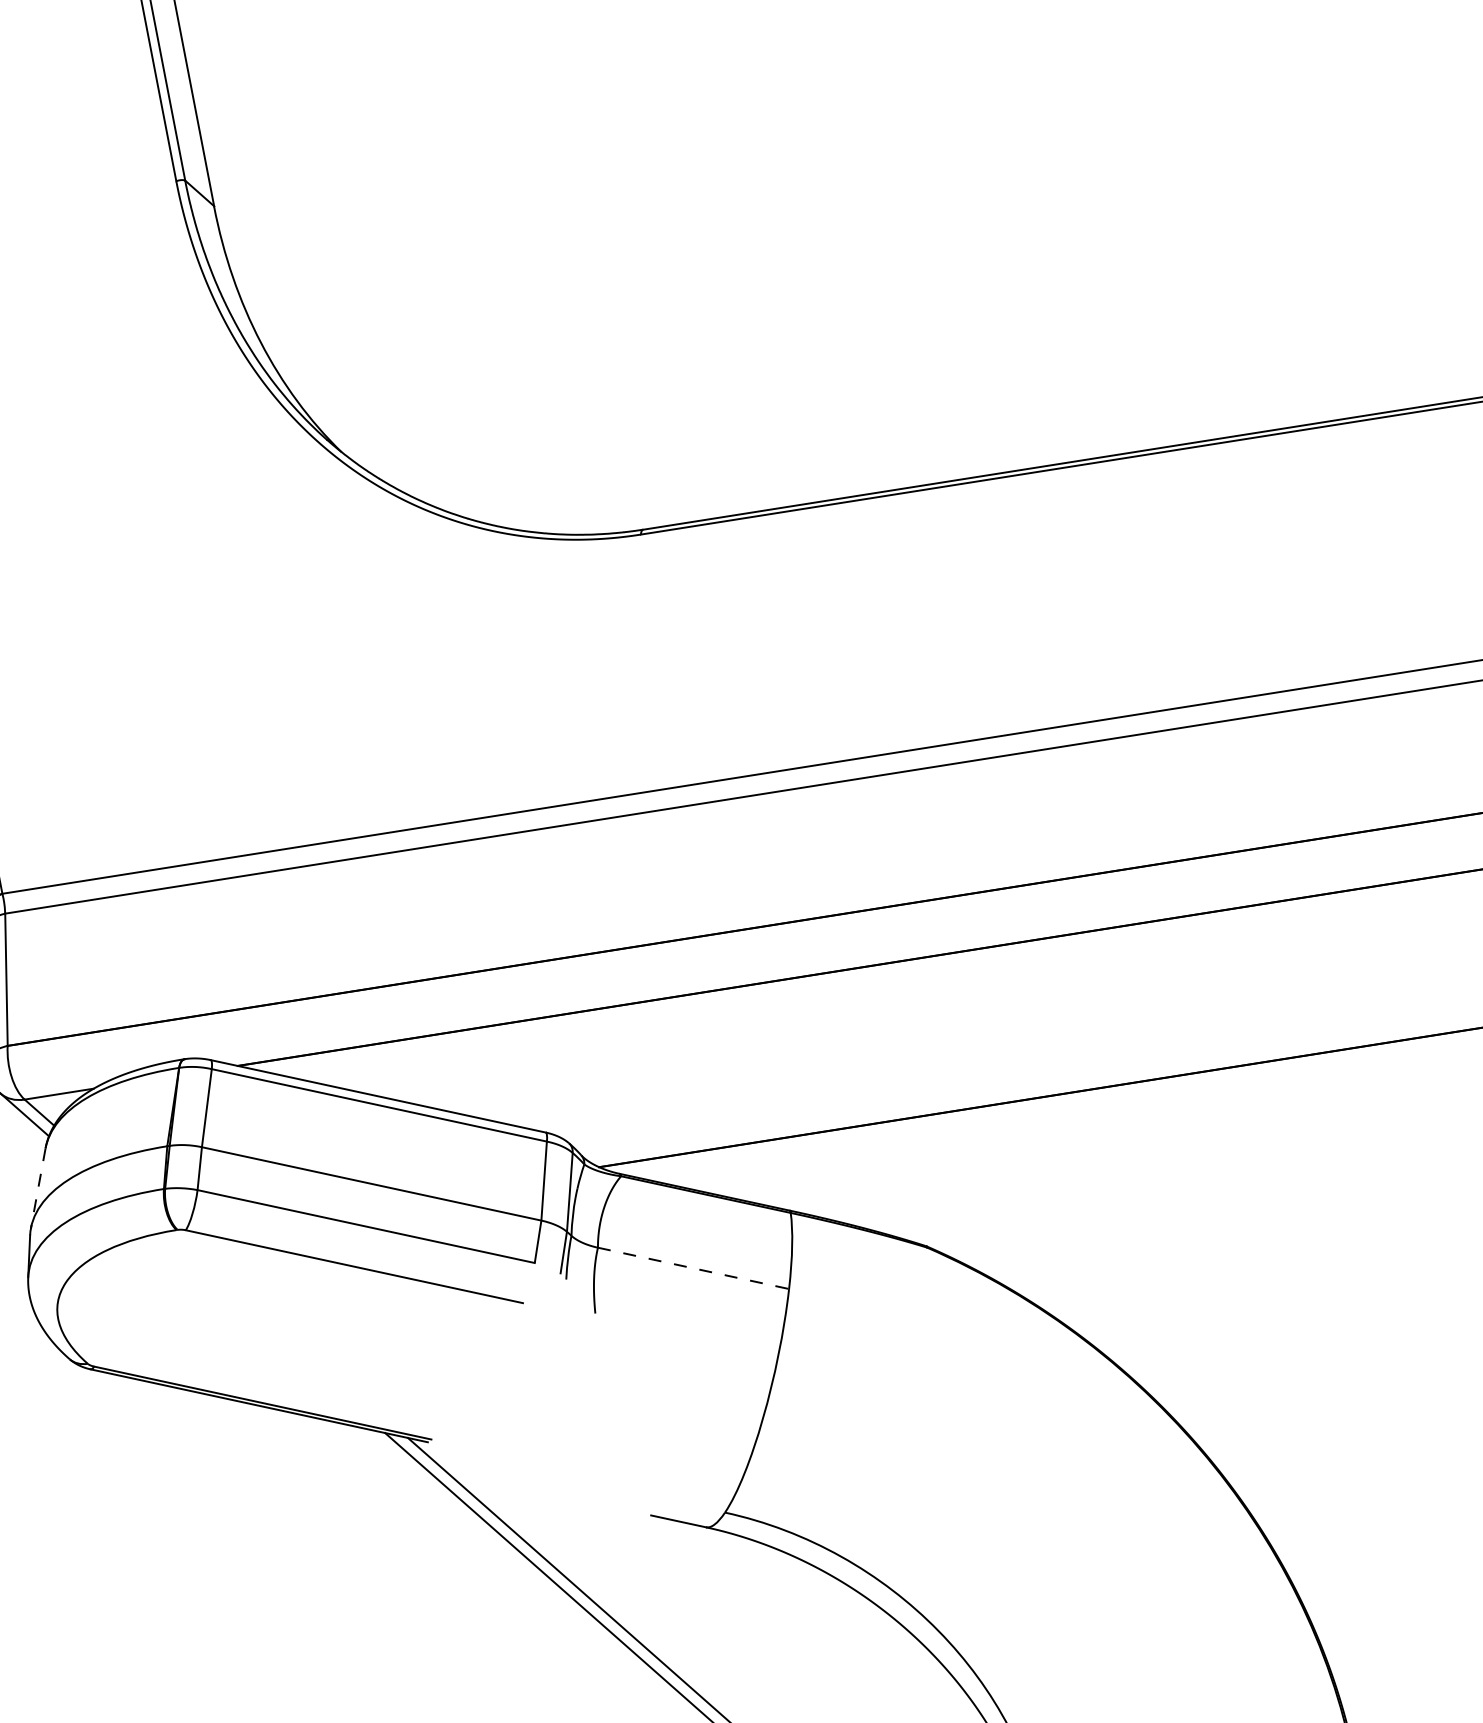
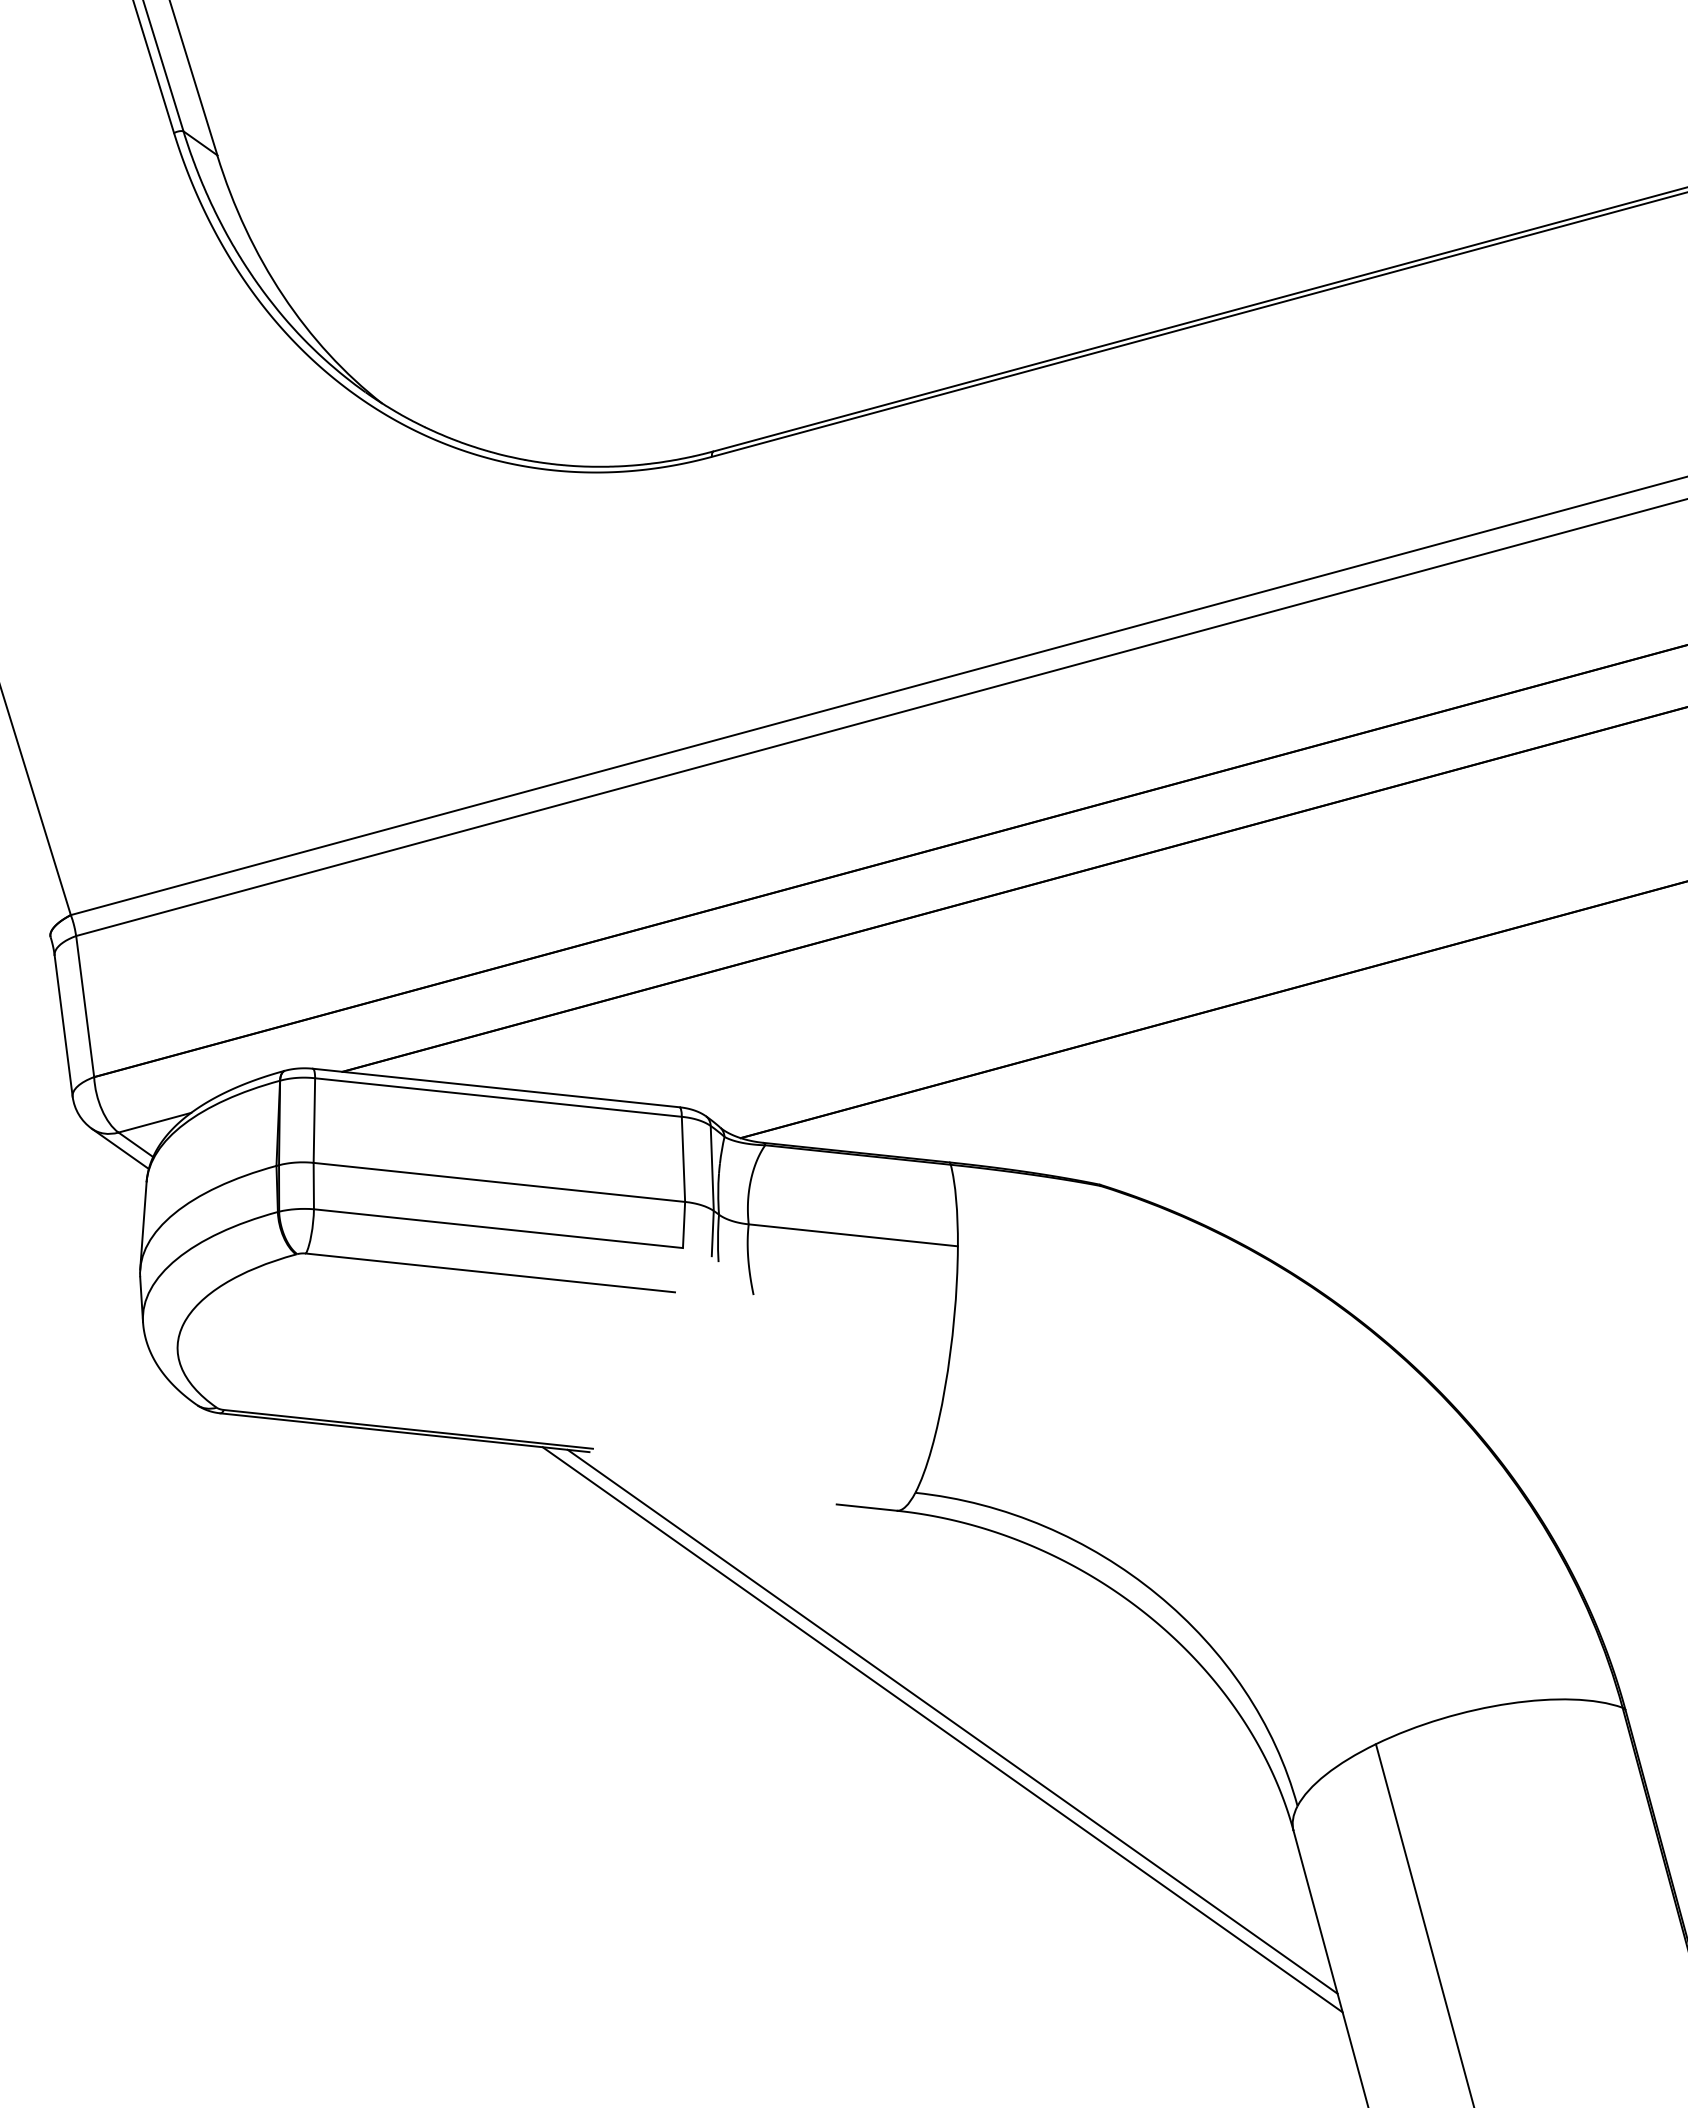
line: (38, 1187) -> (143, 1225), dashed -> solid
line: (693, 1268) -> (853, 1235), dashed -> solid

